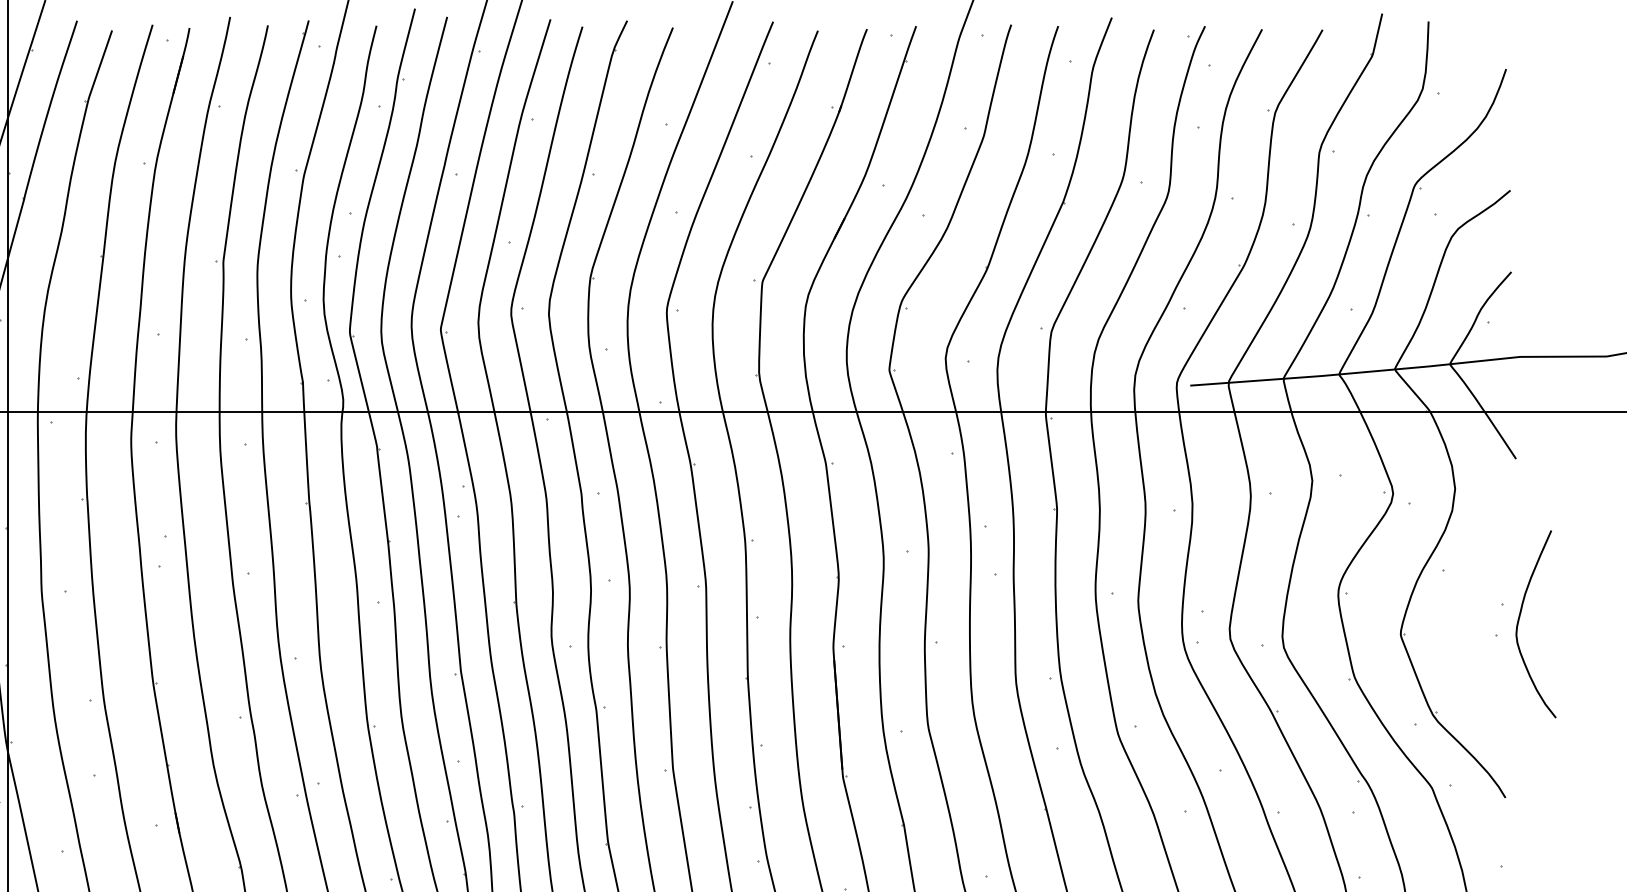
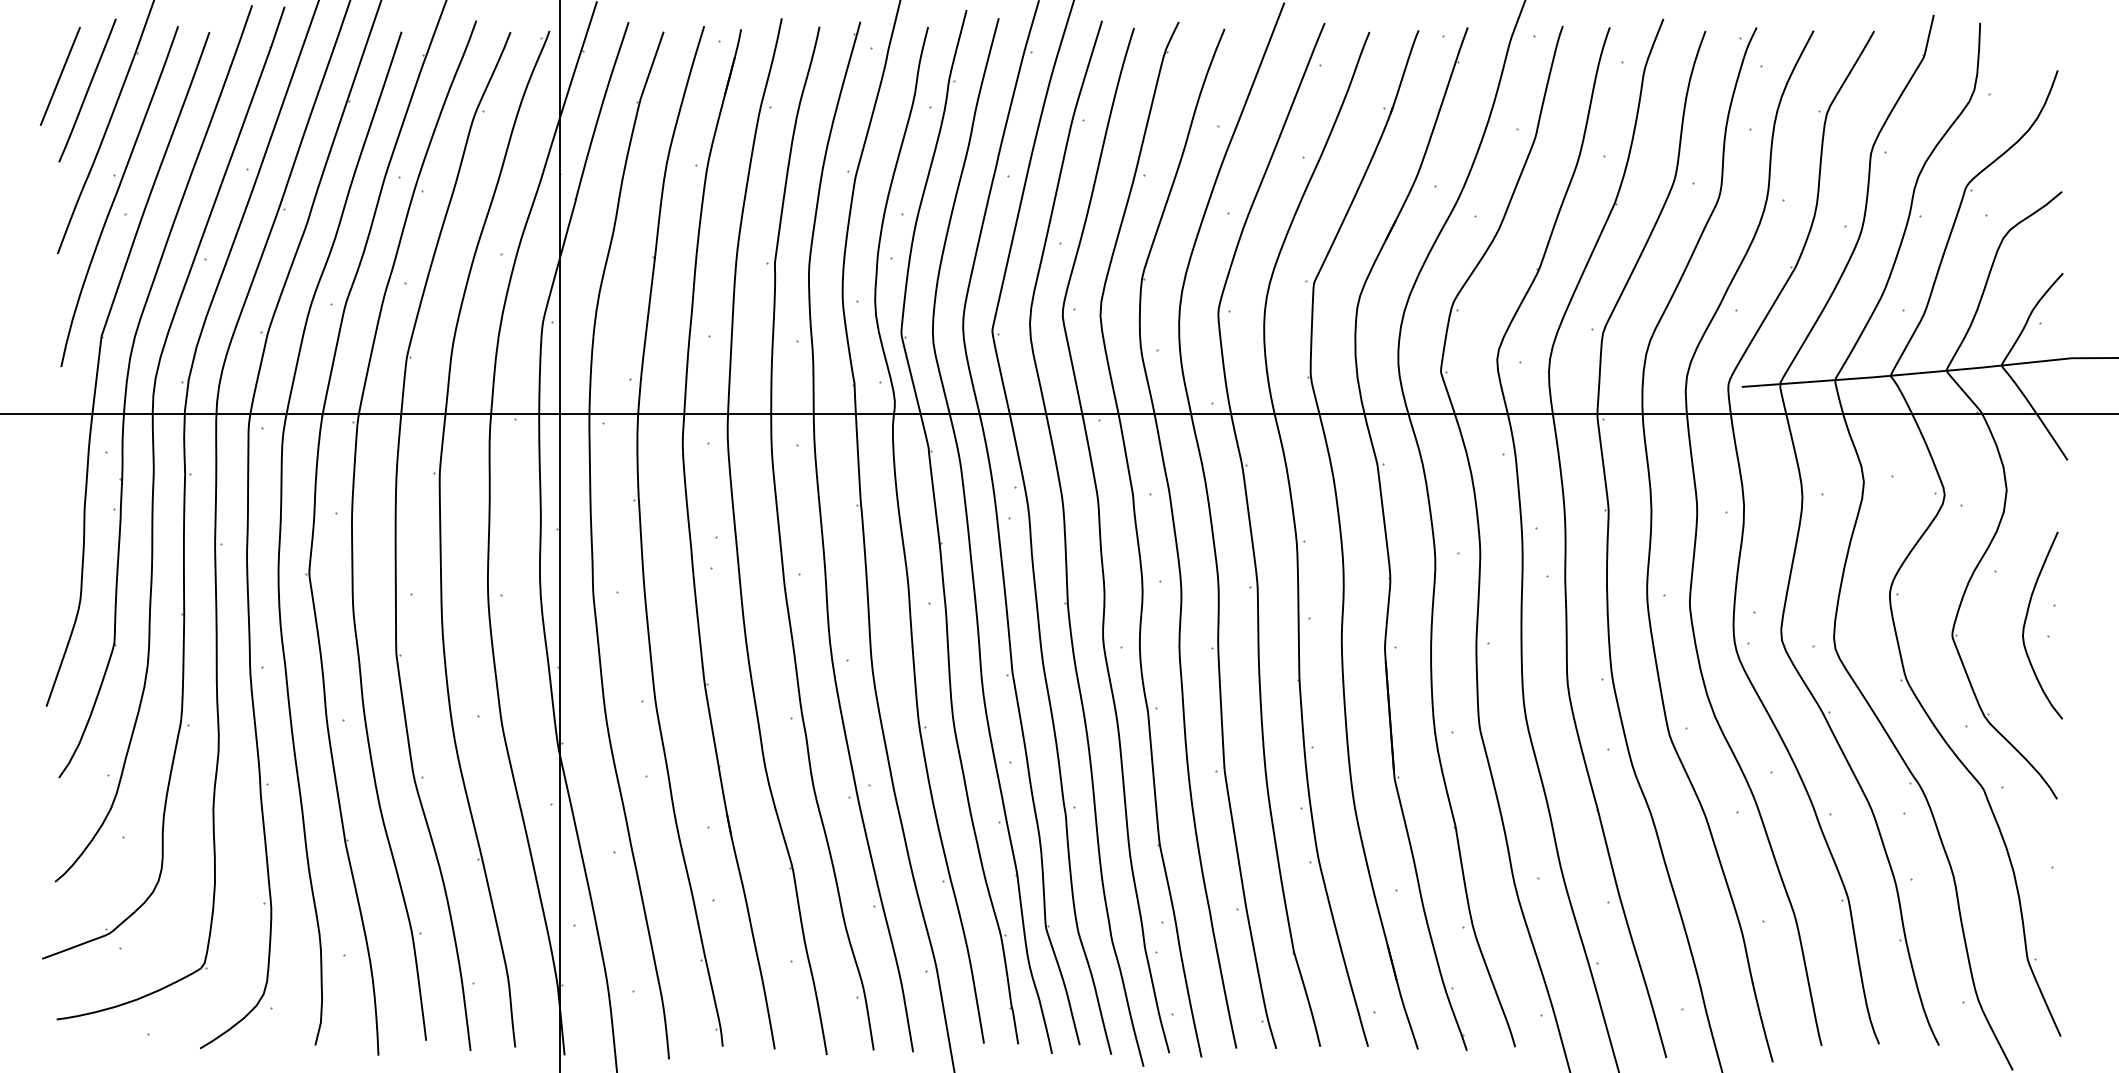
curve: (1519, 619) -> (2026, 620), moved

